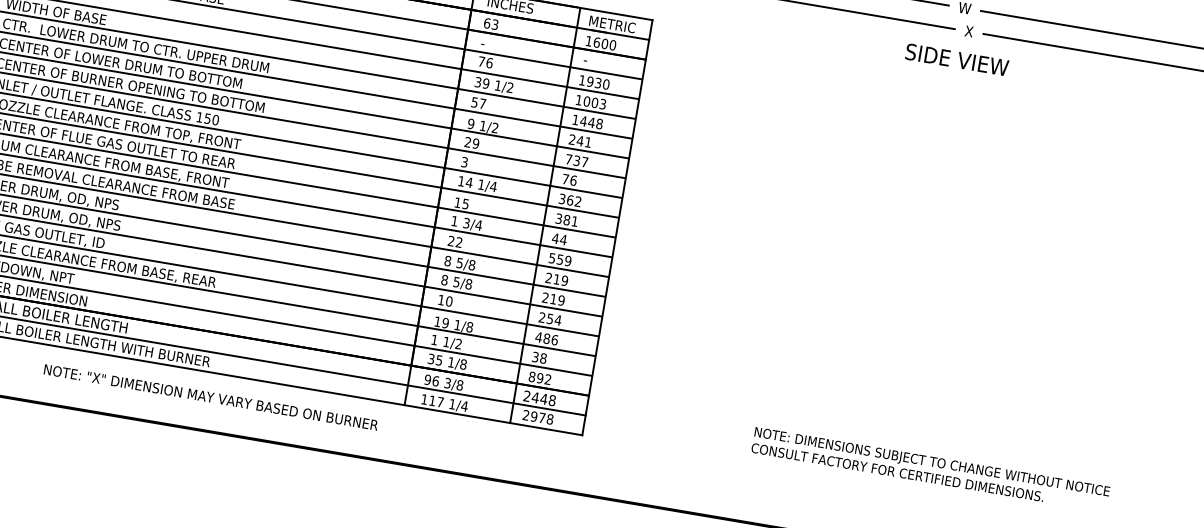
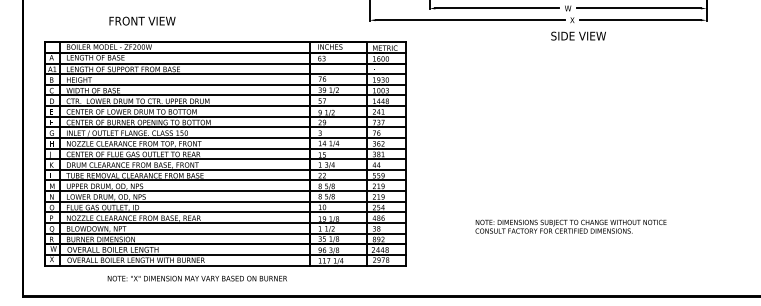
text: (957, 58) -> (578, 35), moved
text: (209, 396) -> (196, 278), moved
text: (929, 469) -> (570, 226), moved

